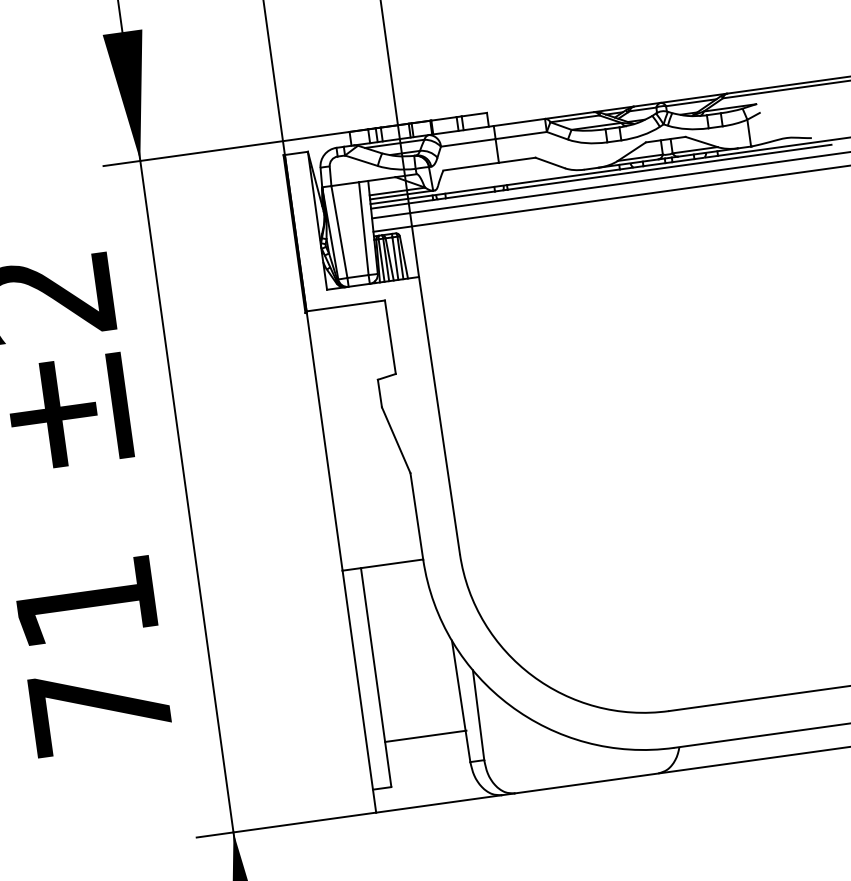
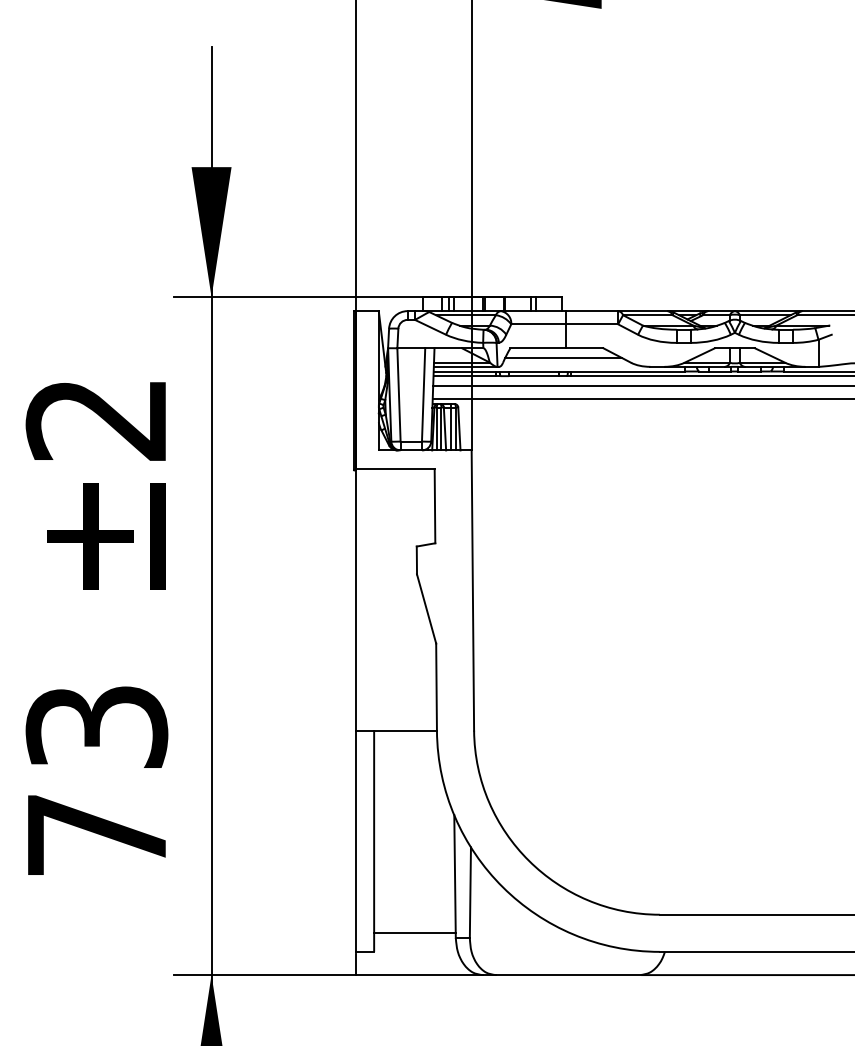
line: (497, 173) -> (563, 358), added
text: (85, 602) -> (96, 726), 71 -> 73
line: (426, 736) -> (415, 933), moved

